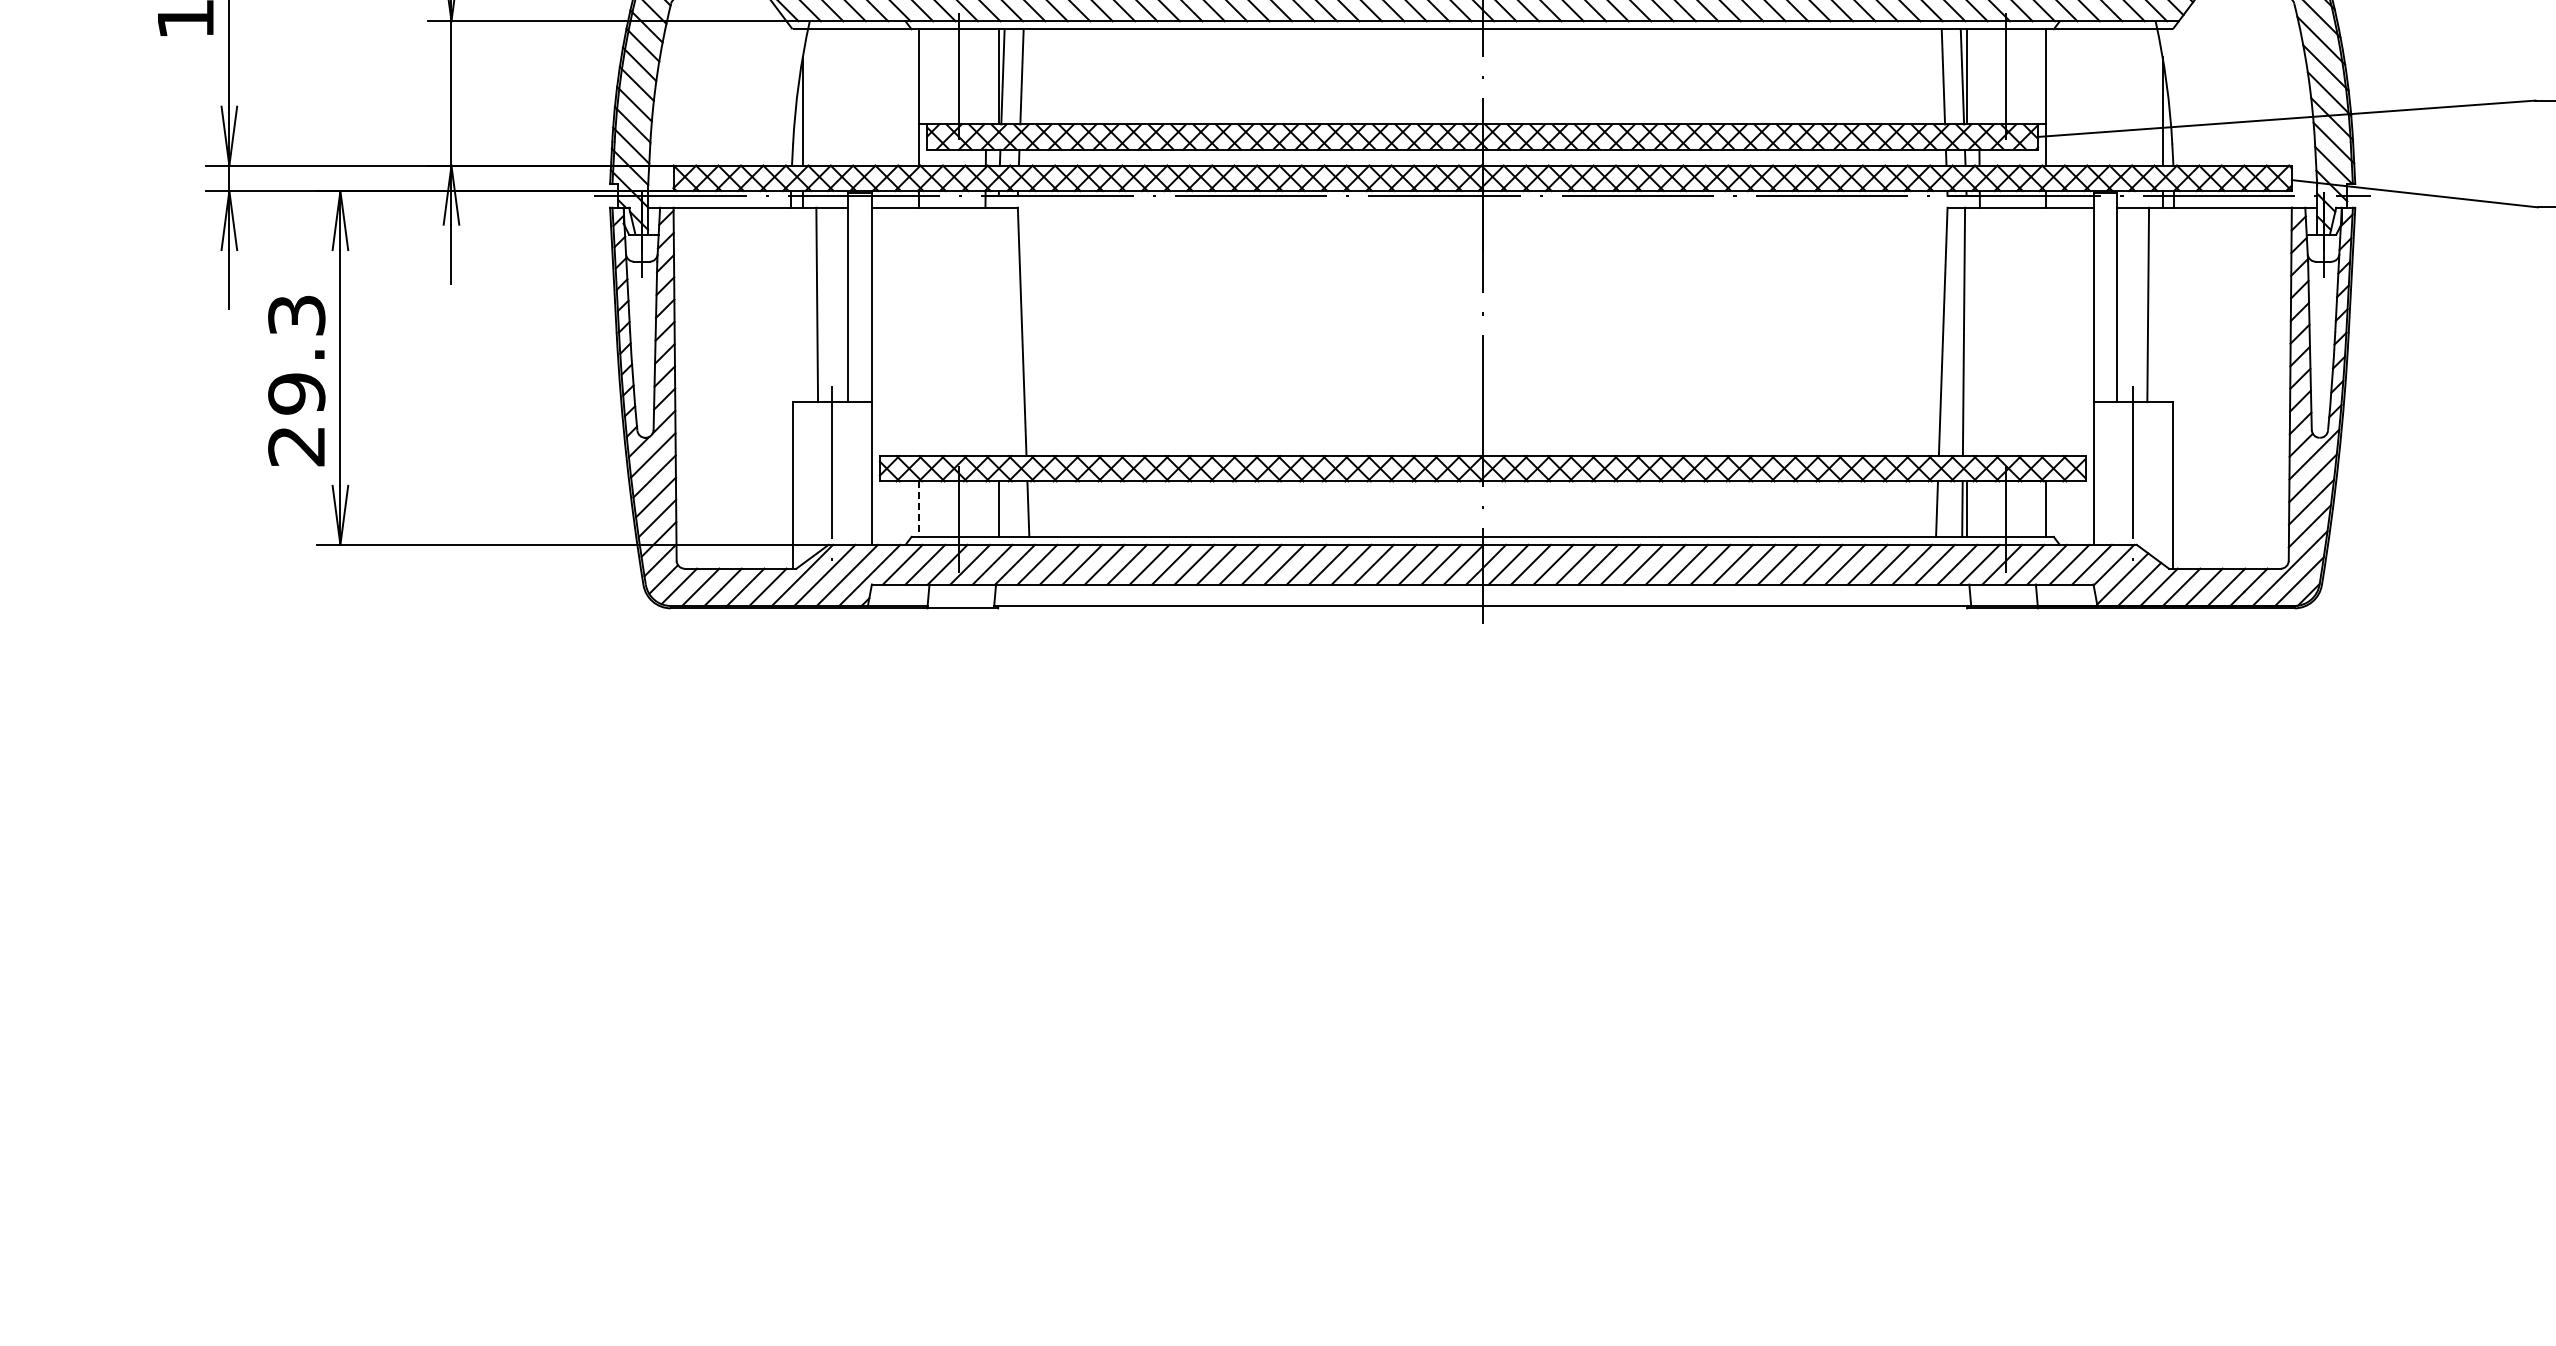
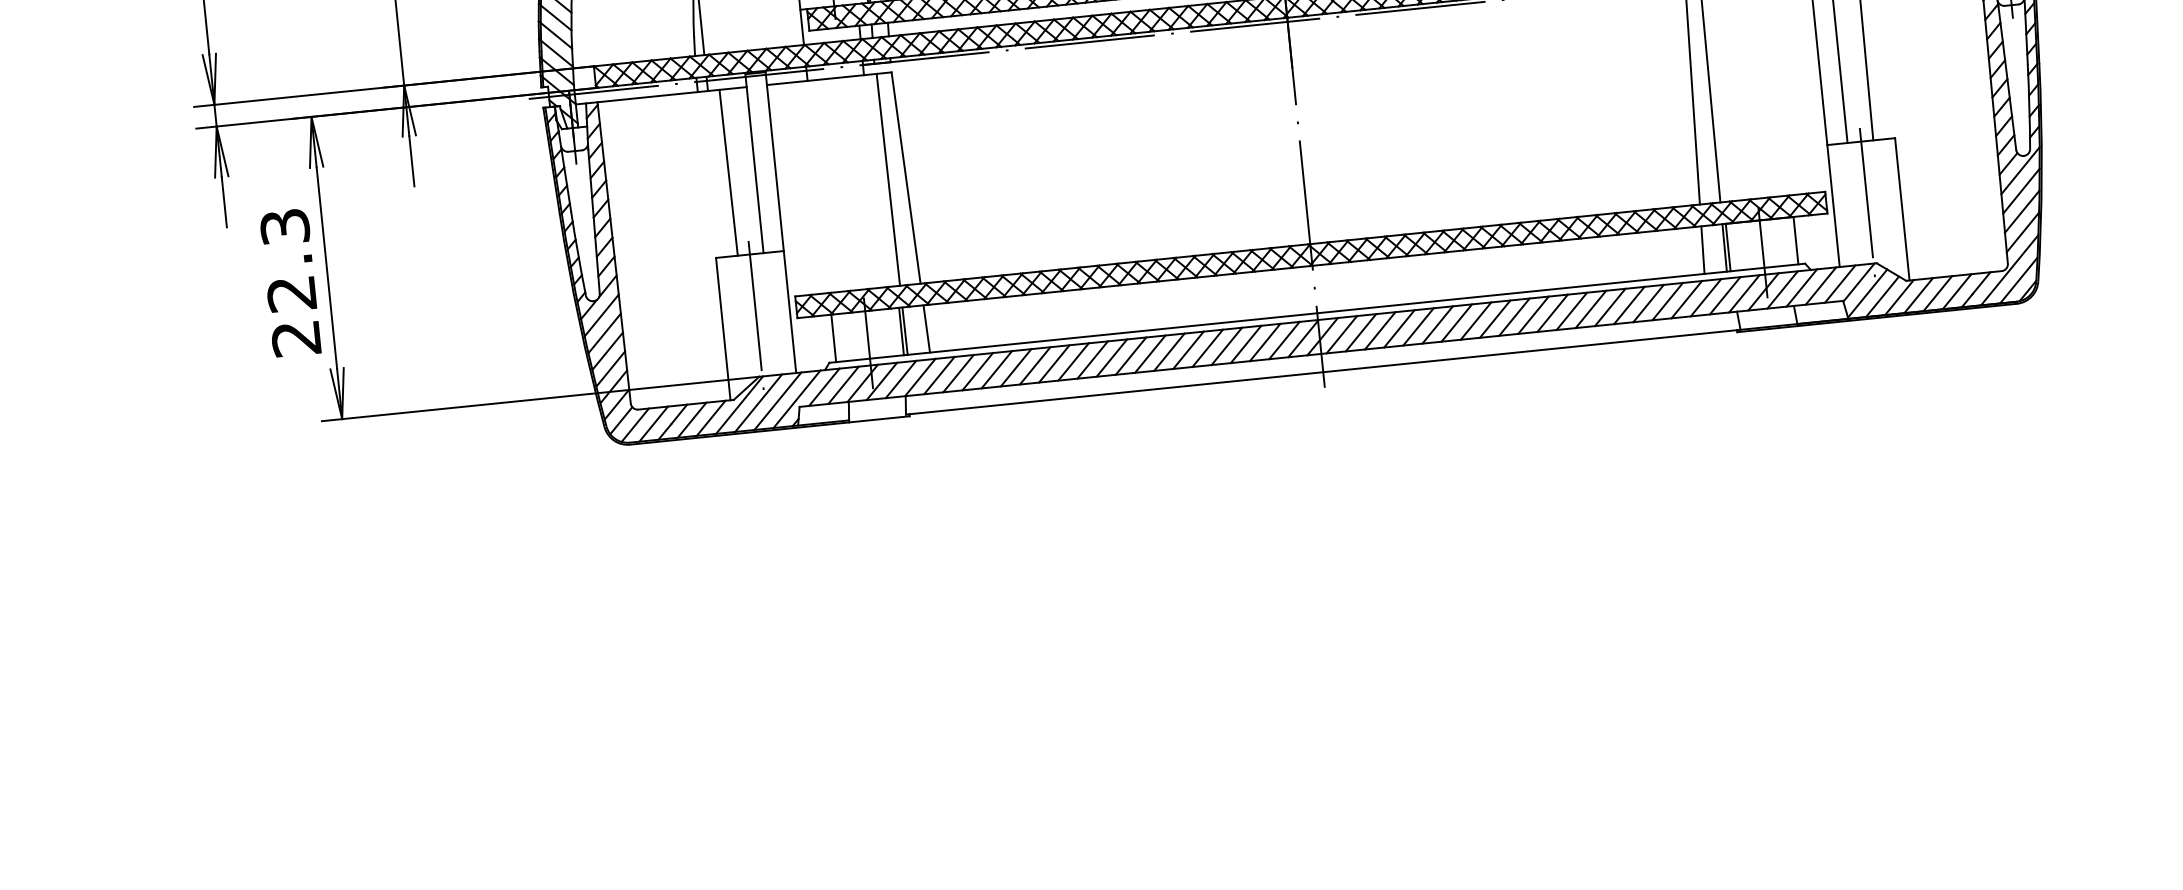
line: (1001, 331) -> (888, 179), added
text: (296, 393) -> (291, 293), 29.3 -> 22.3
line: (1002, 508) -> (904, 330), added
line: (919, 509) -> (833, 338), dashed -> solid

